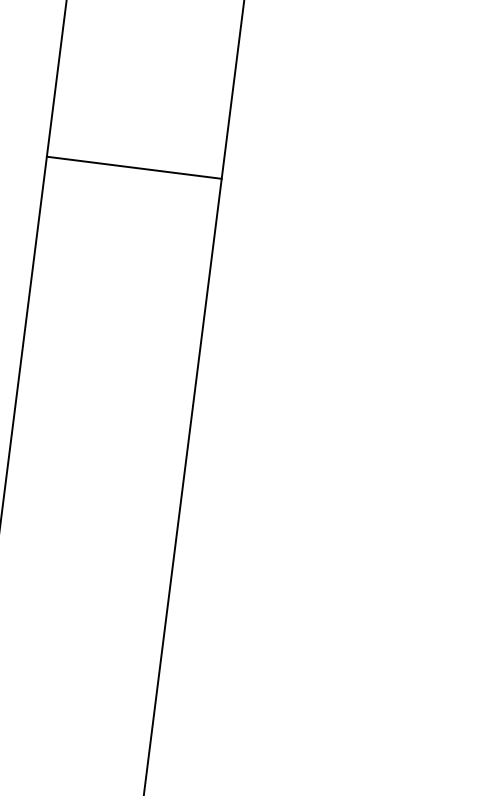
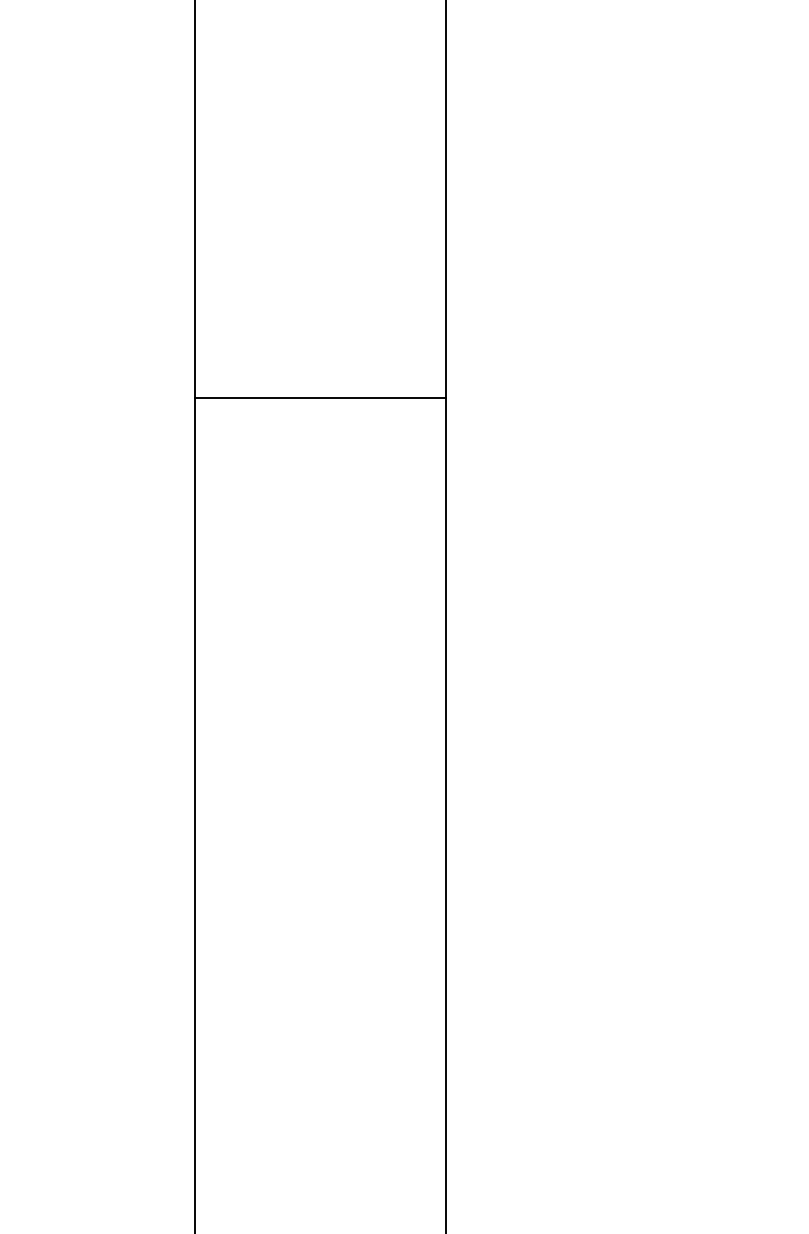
line: (134, 167) -> (320, 397), moved

